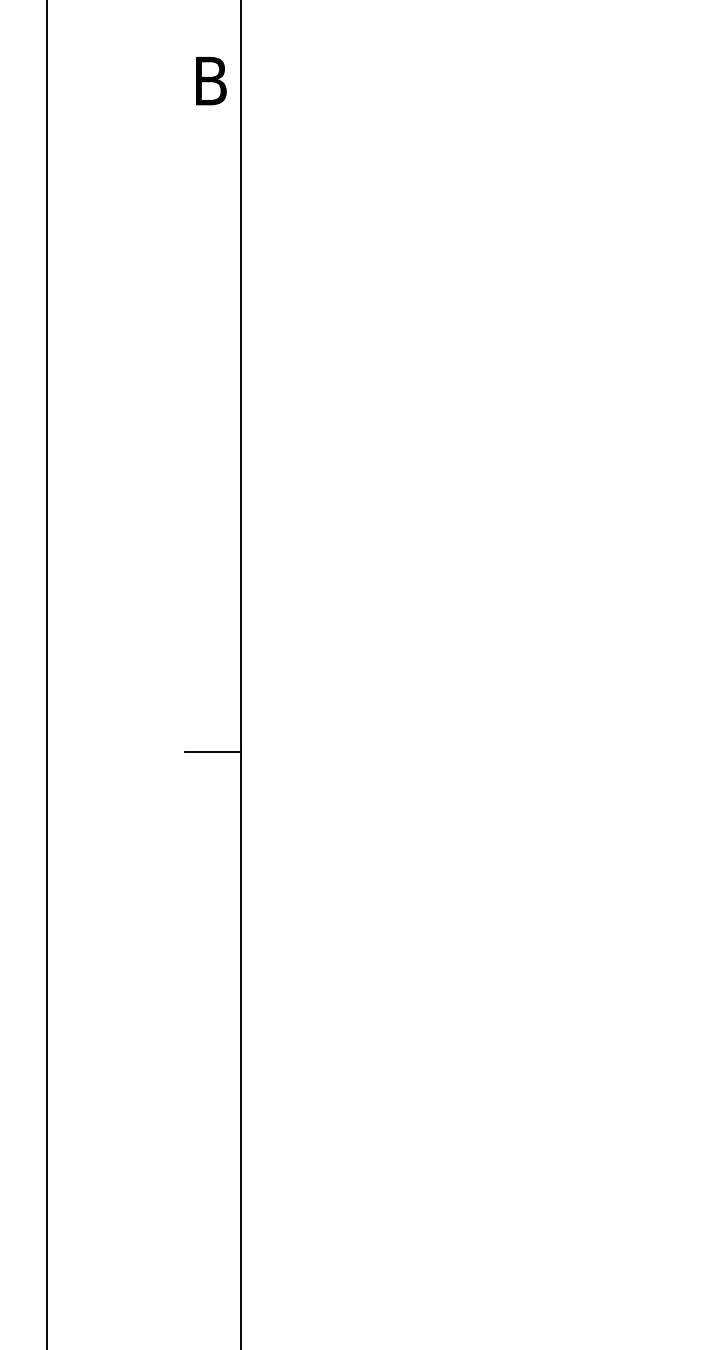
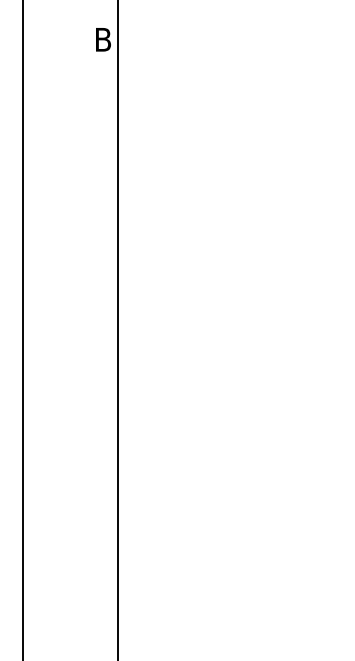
line: (211, 750) -> (103, 367), removed

